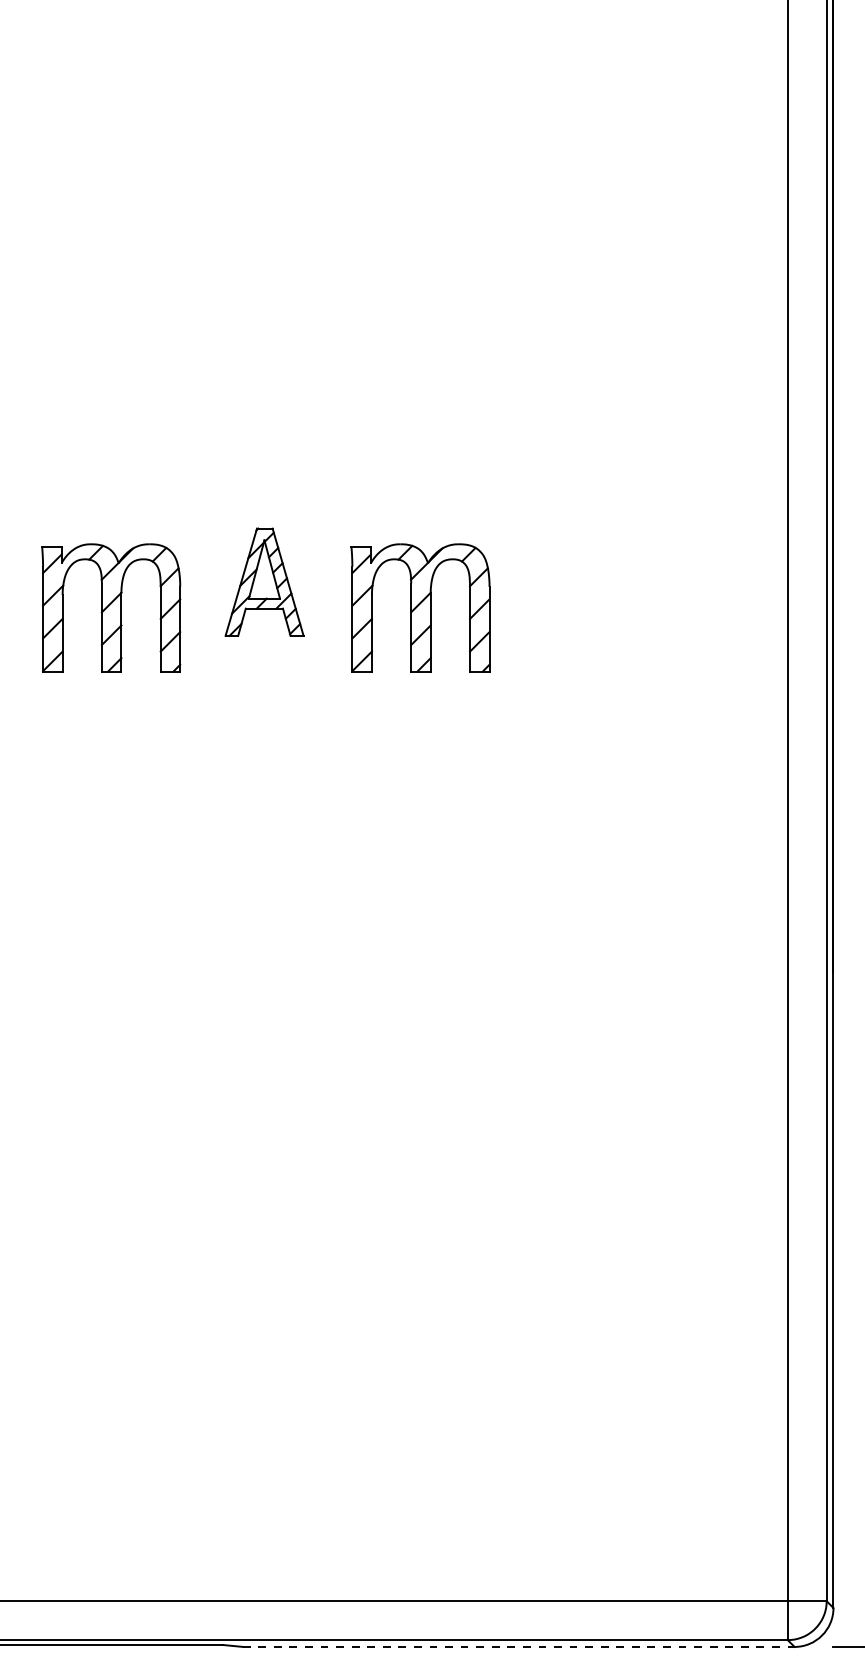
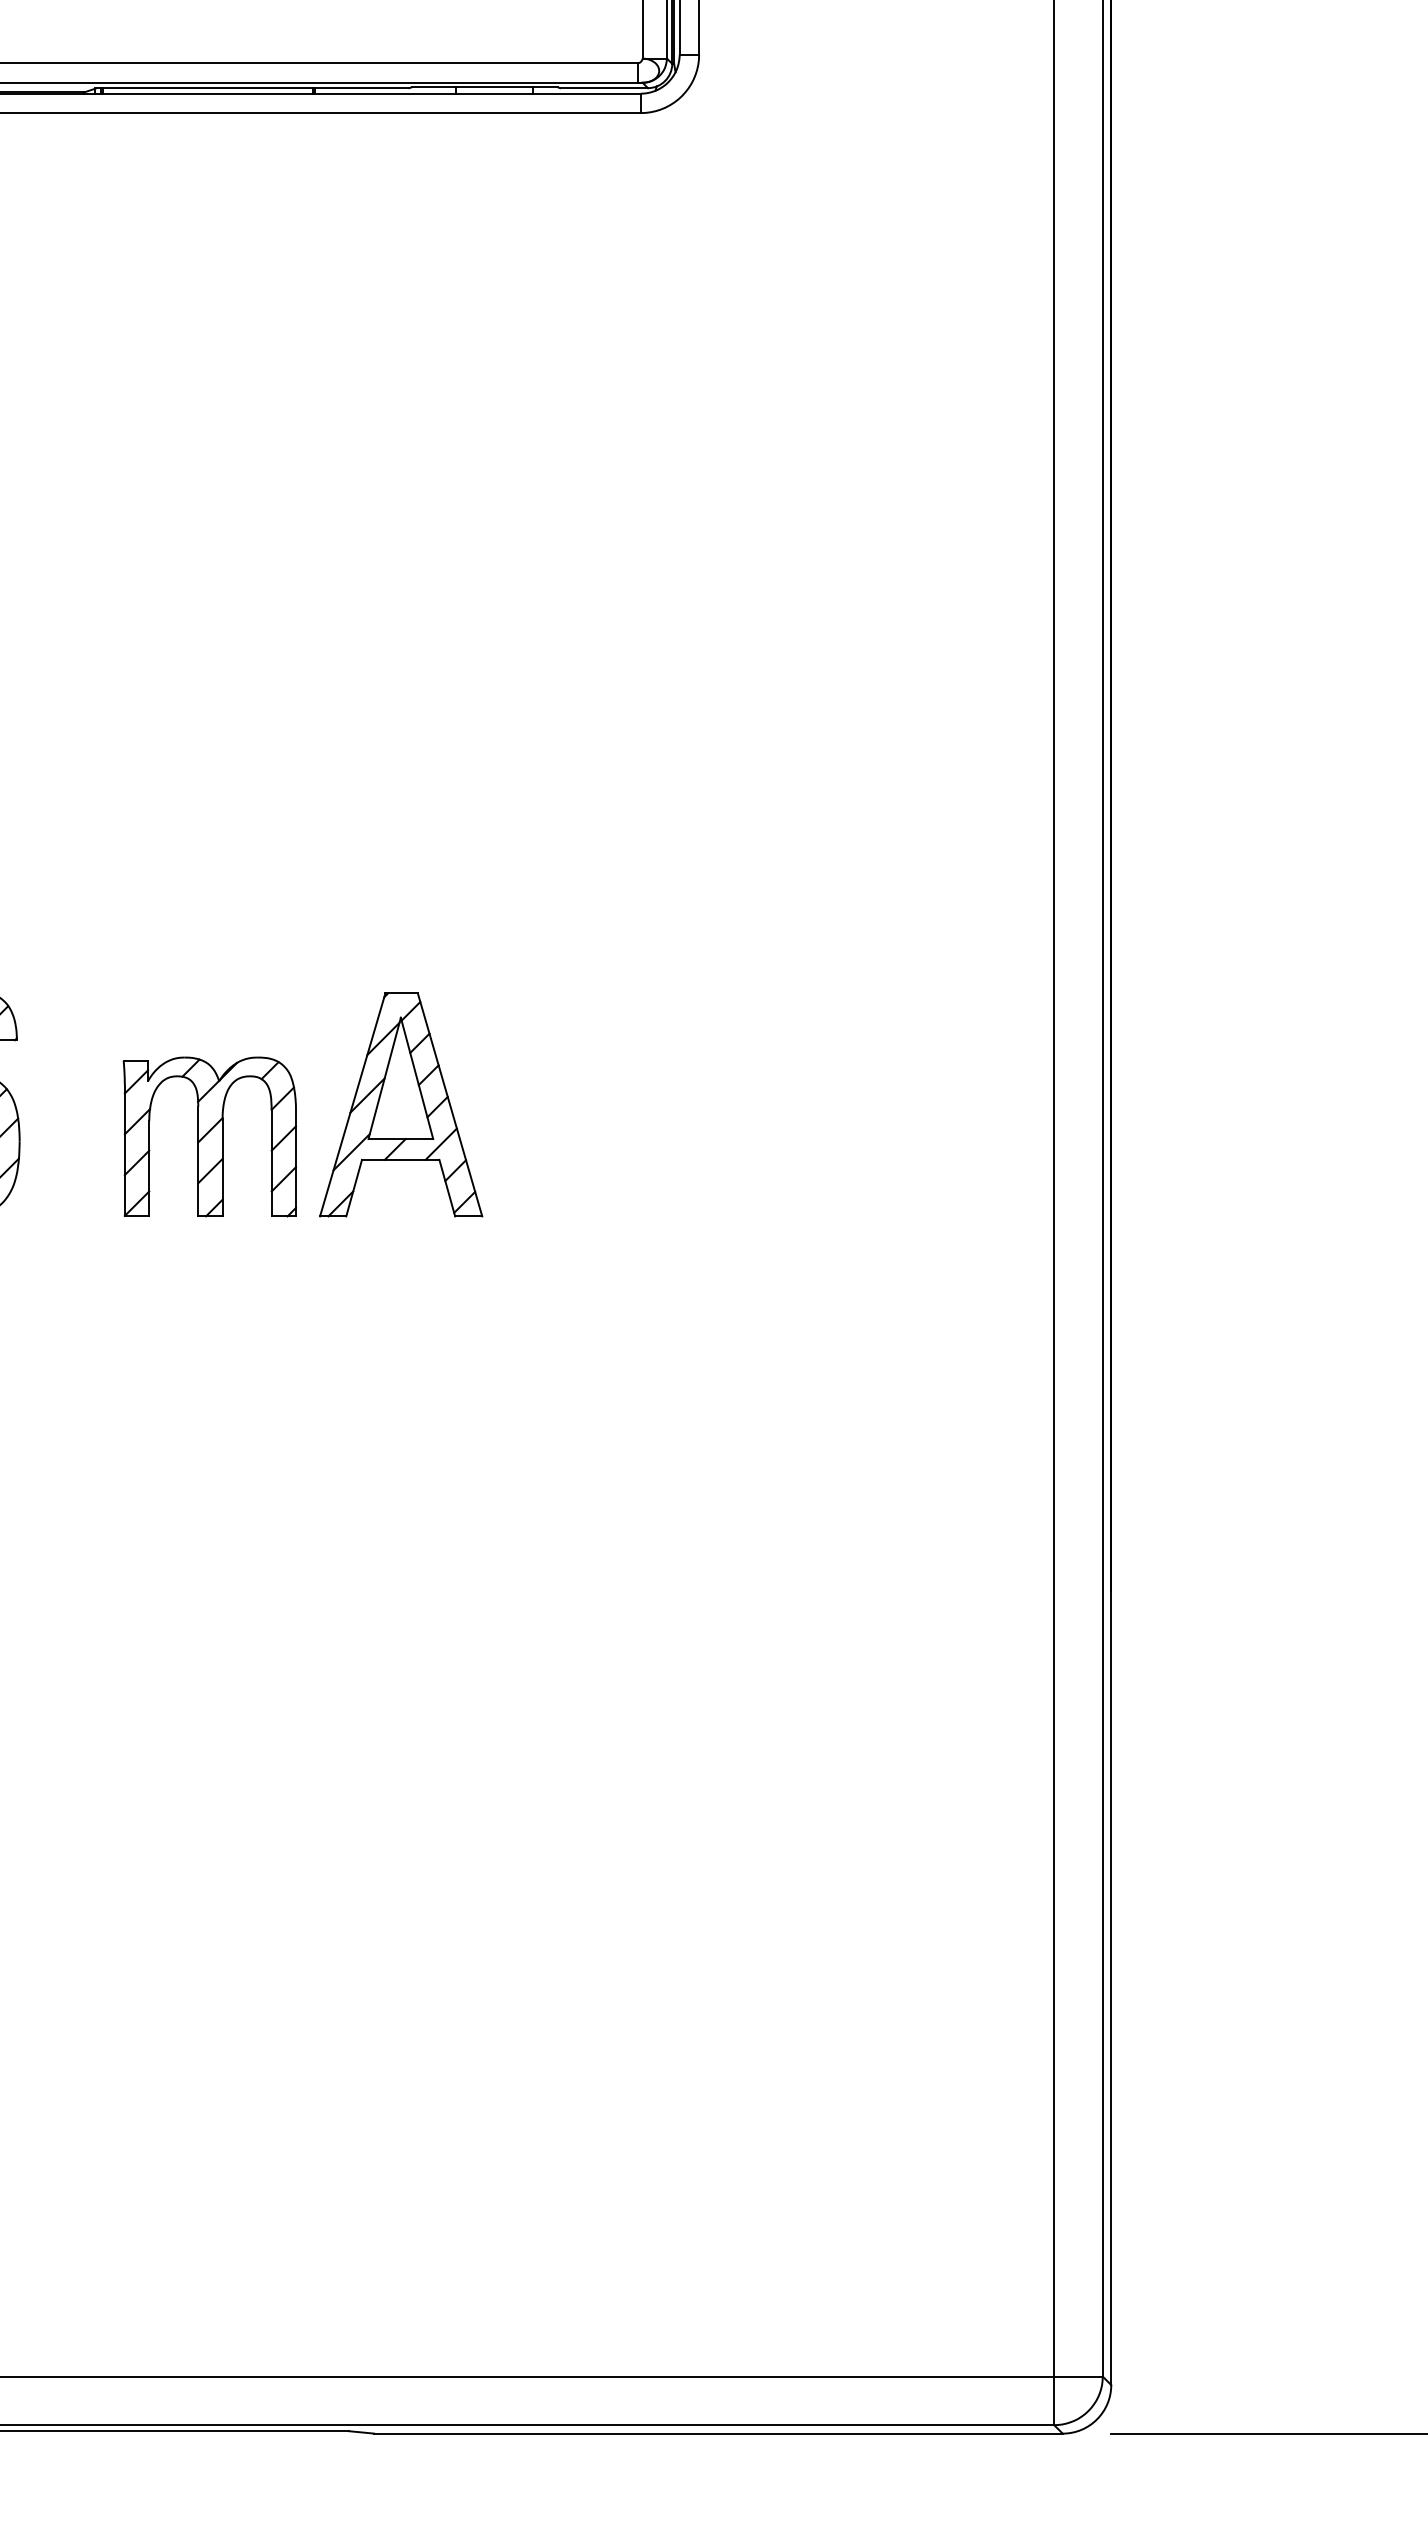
part: (264, 581) -> (401, 1104), size x1.67
part: (420, 607) -> (595, 1136), removed
line: (518, 1646) -> (718, 2433), dashed -> solid

